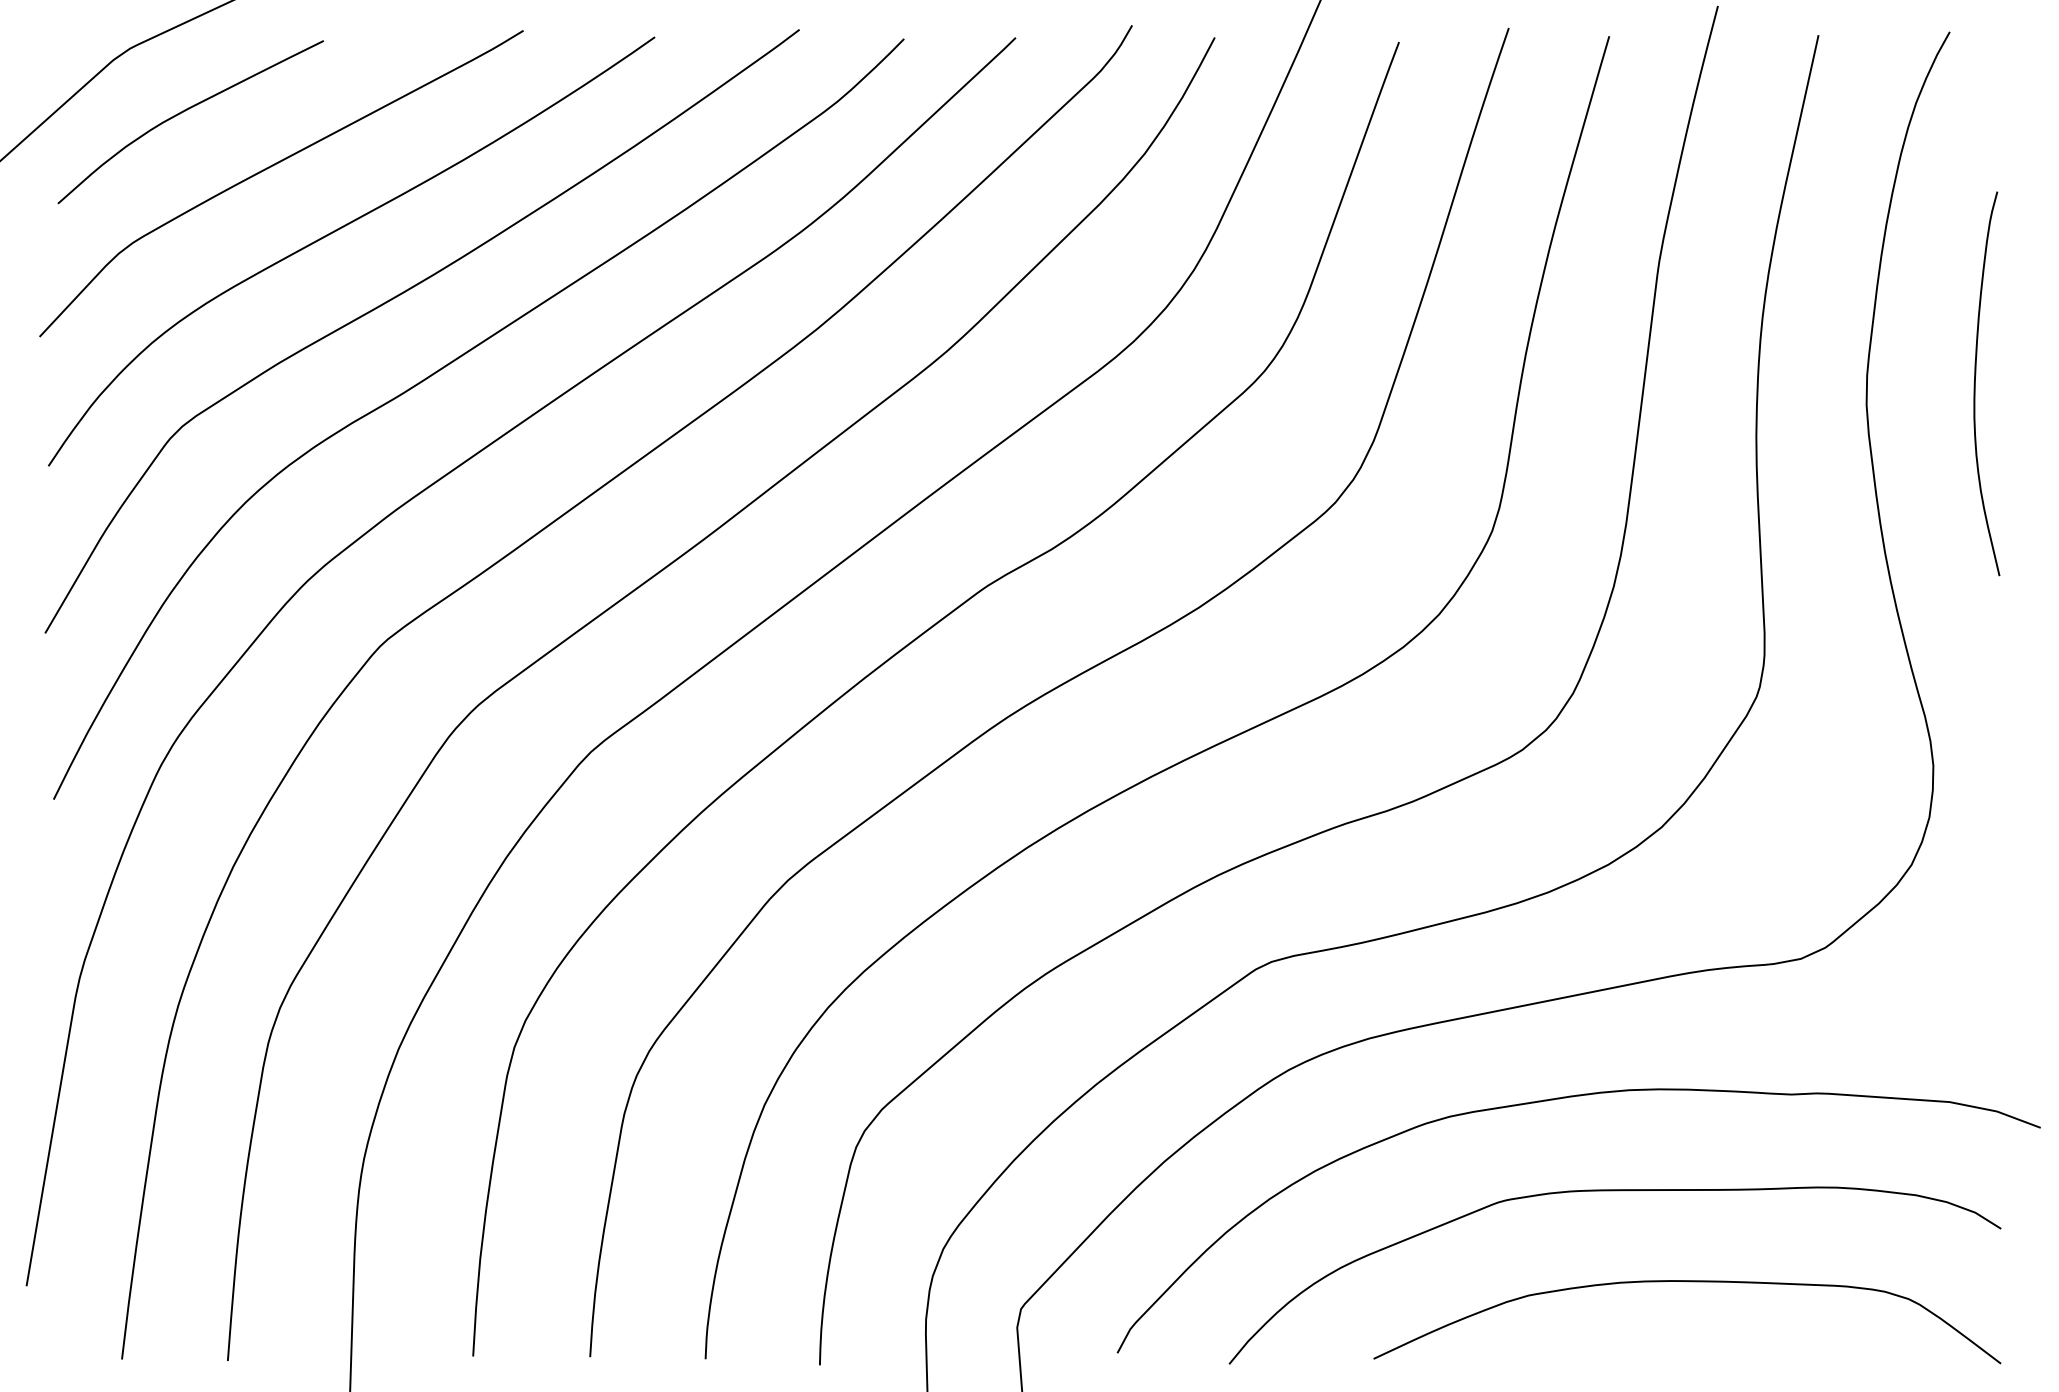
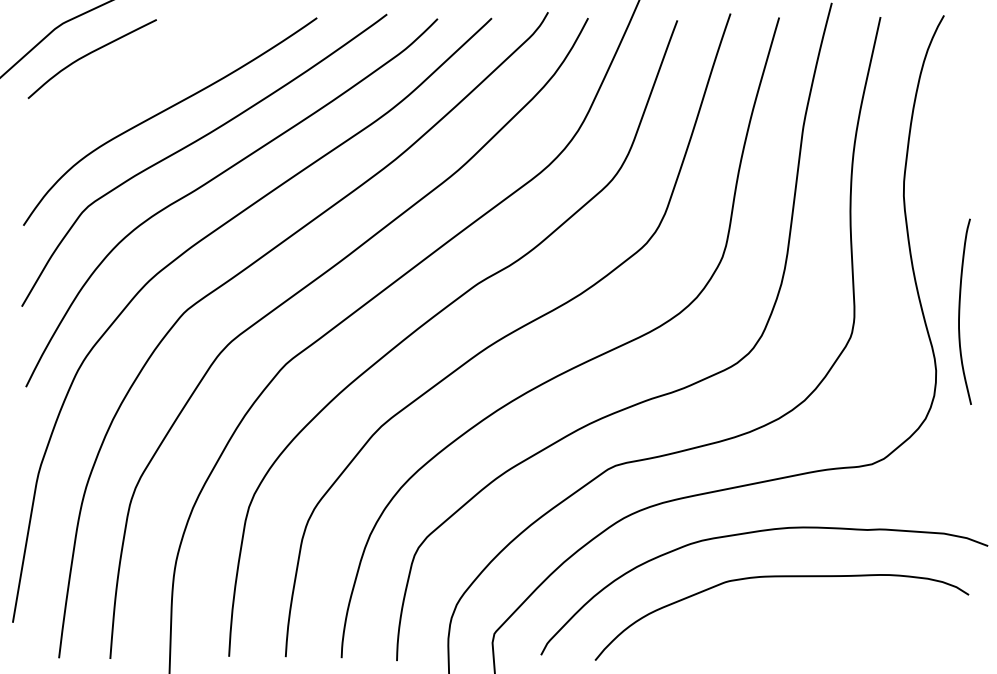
curve: (271, 168) -> (131, 81), removed
curve: (1977, 383) -> (960, 311), moved
curve: (1688, 1283) -> (817, 621), removed

